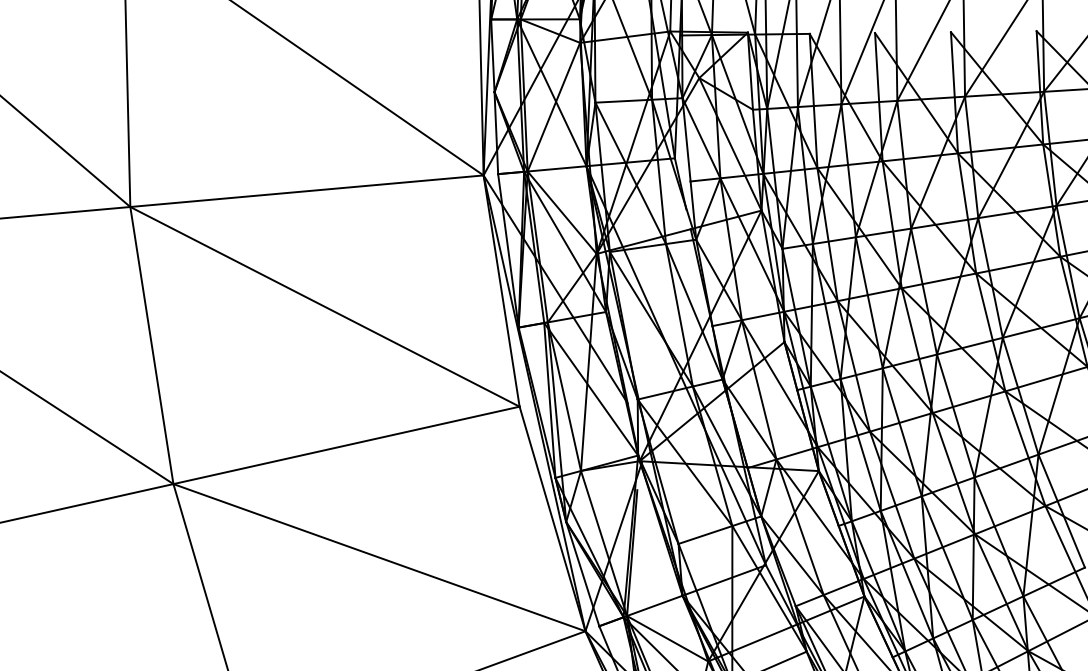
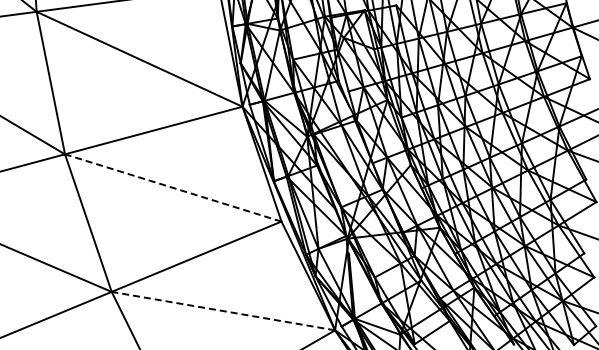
line: (323, 305) -> (172, 187), solid -> dashed
line: (377, 558) -> (222, 311), solid -> dashed

